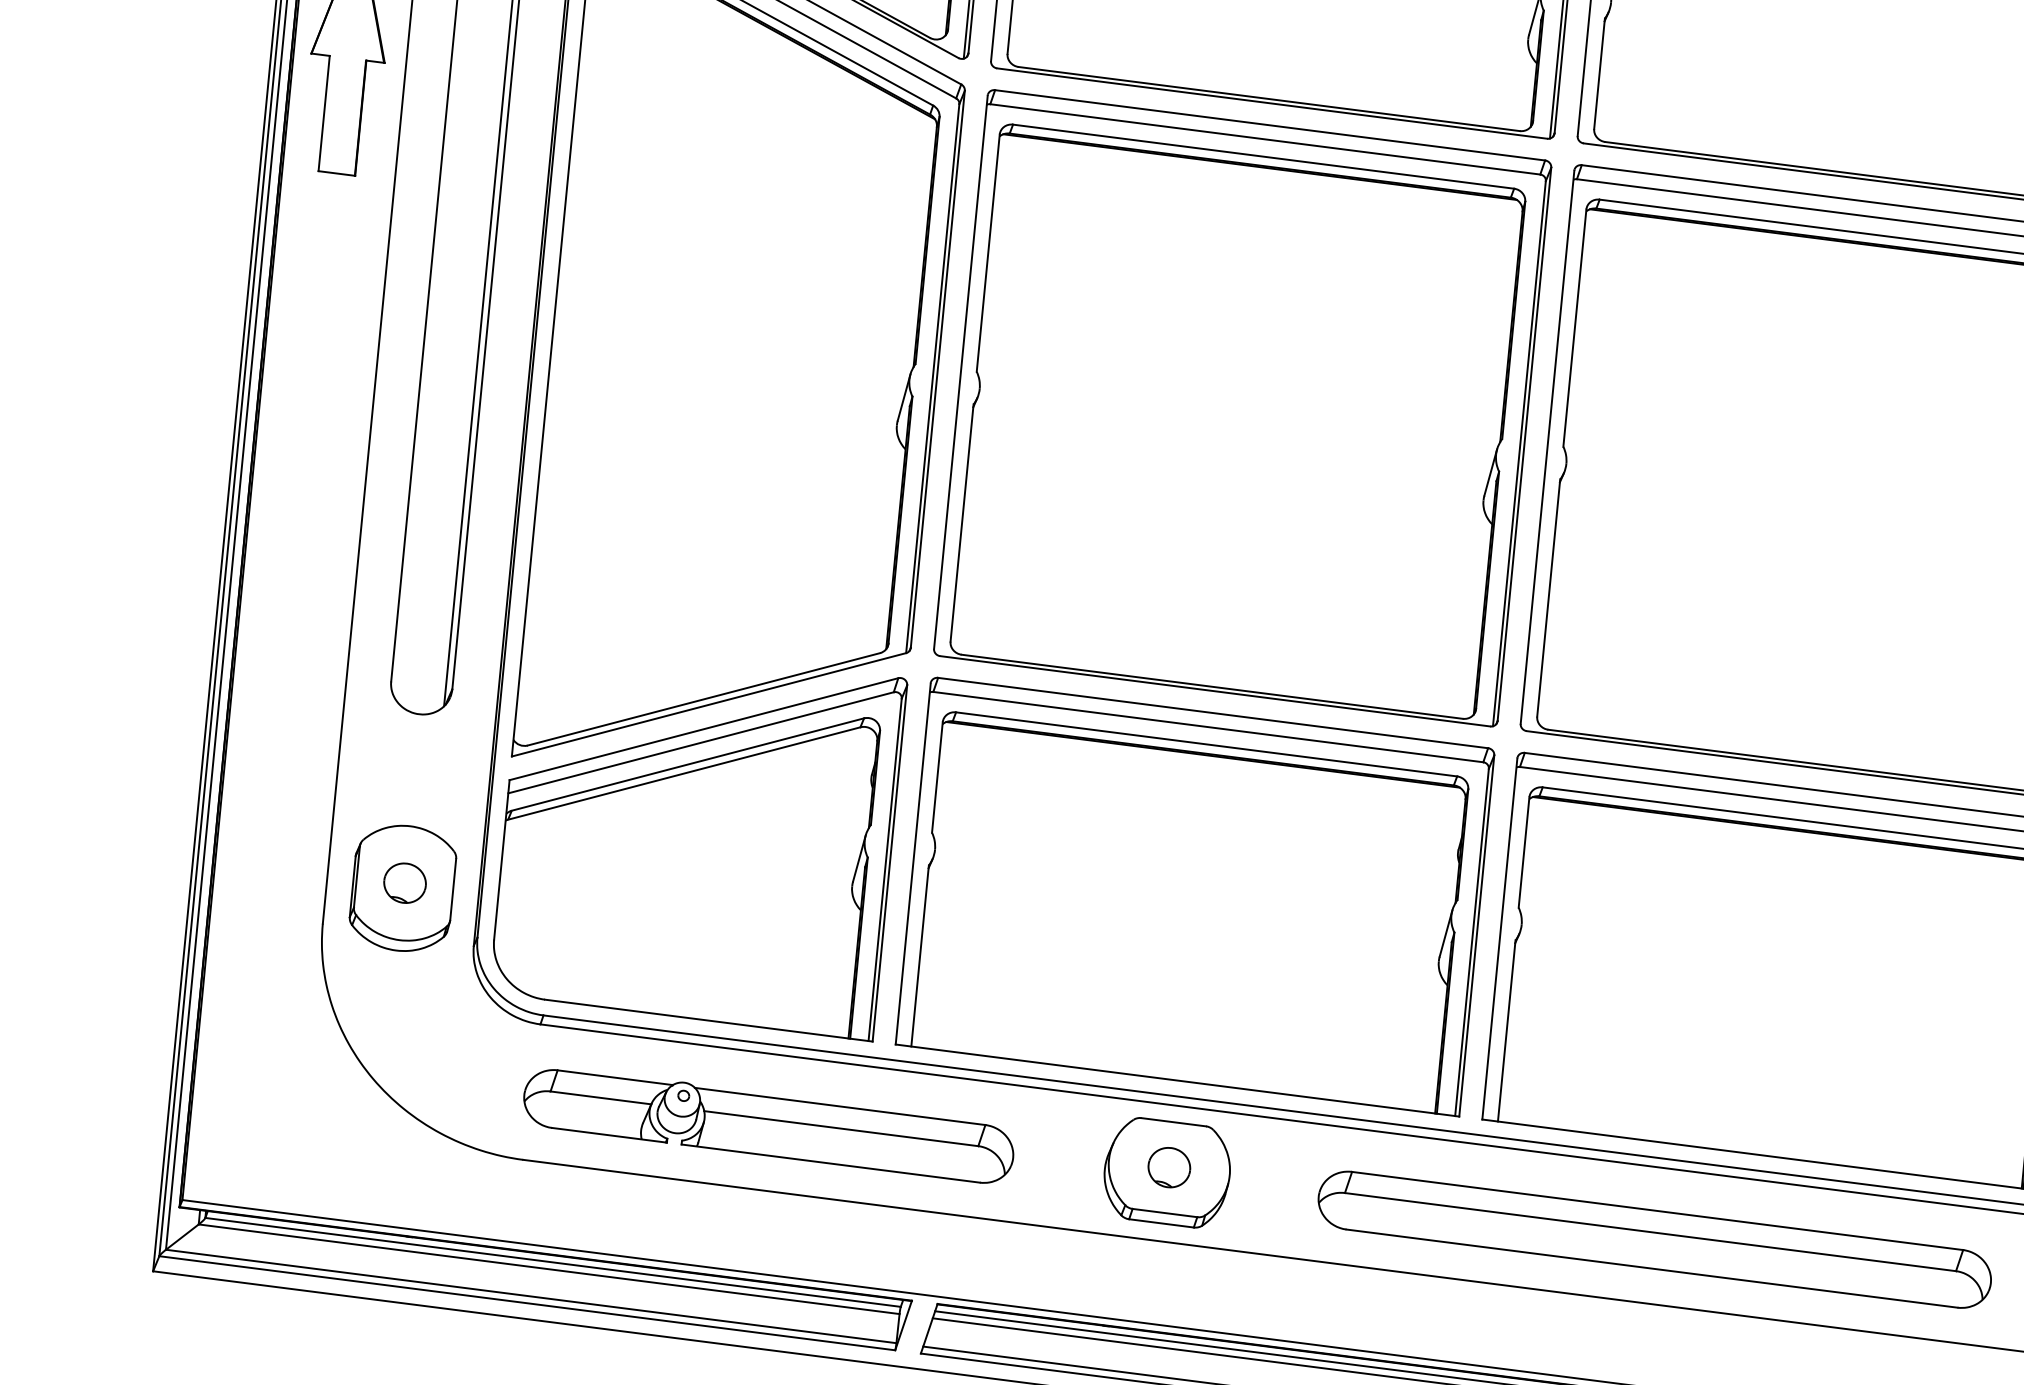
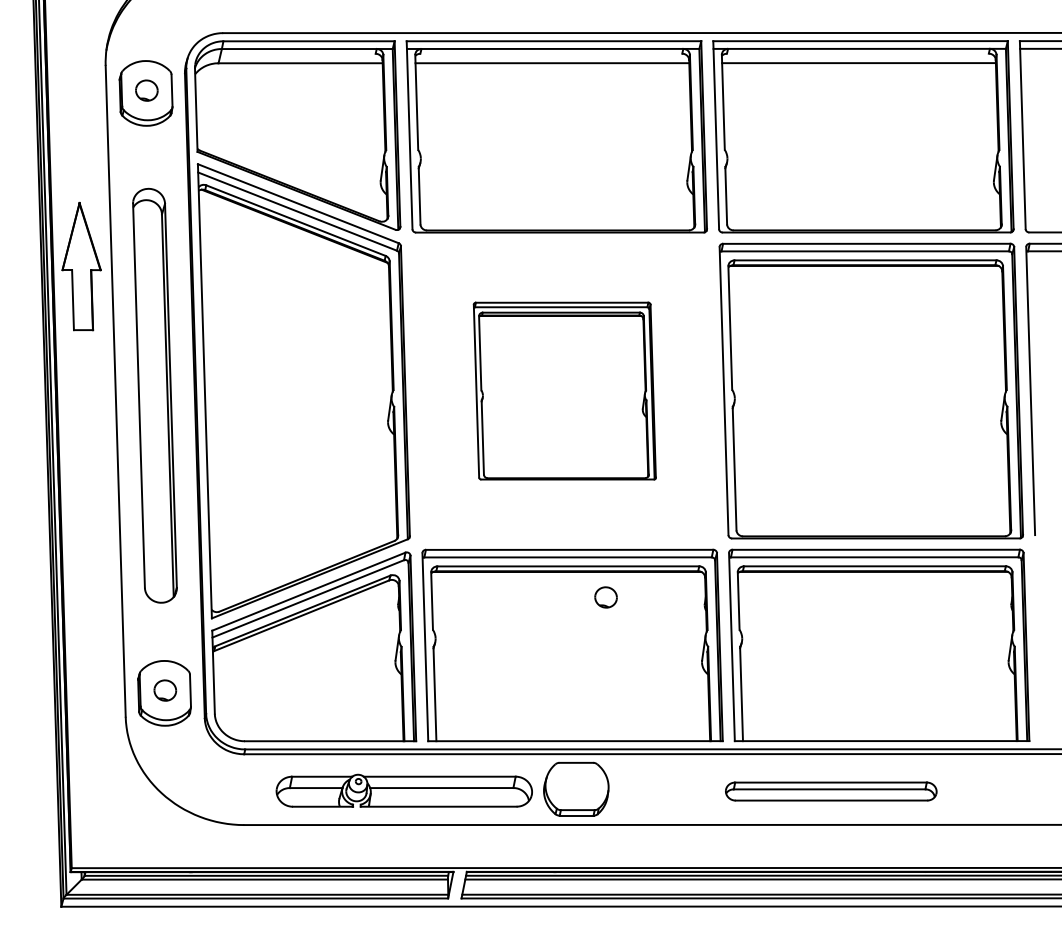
part: (1242, 406) -> (564, 390), size x0.6
part: (767, 1123) -> (403, 790), moved
part: (1168, 1167) -> (605, 597), moved
part: (1653, 1239) -> (830, 791), size x0.6

